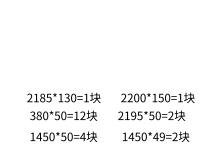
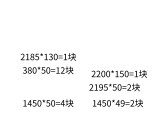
text: (64, 106) -> (48, 63), moved

